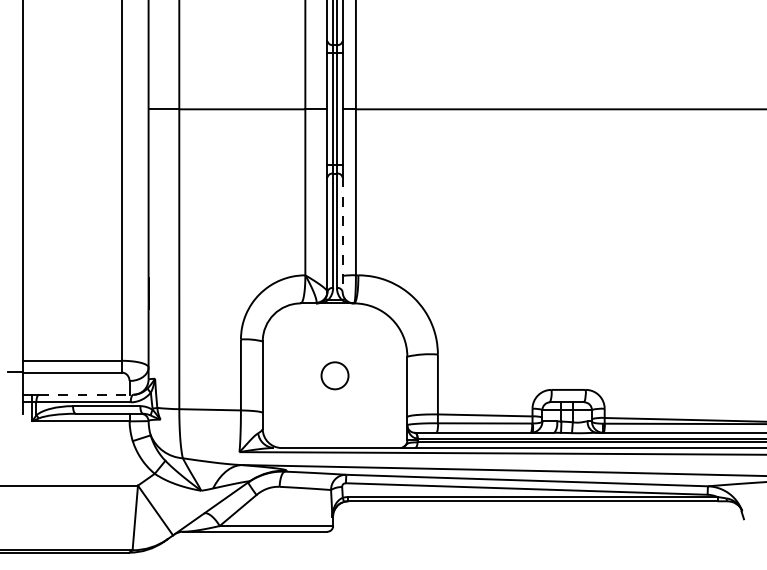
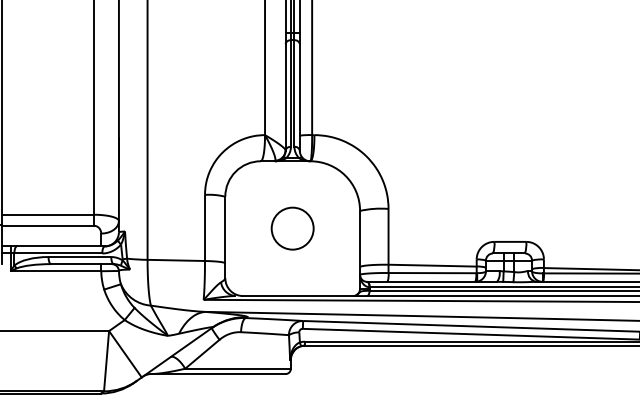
line: (342, 235) -> (299, 98), dashed -> solid
circle: (334, 375) -> (292, 228), size x1.67
line: (86, 394) -> (61, 246), dashed -> solid

